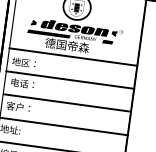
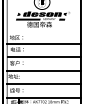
line: (72, 56) -> (43, 30), removed

